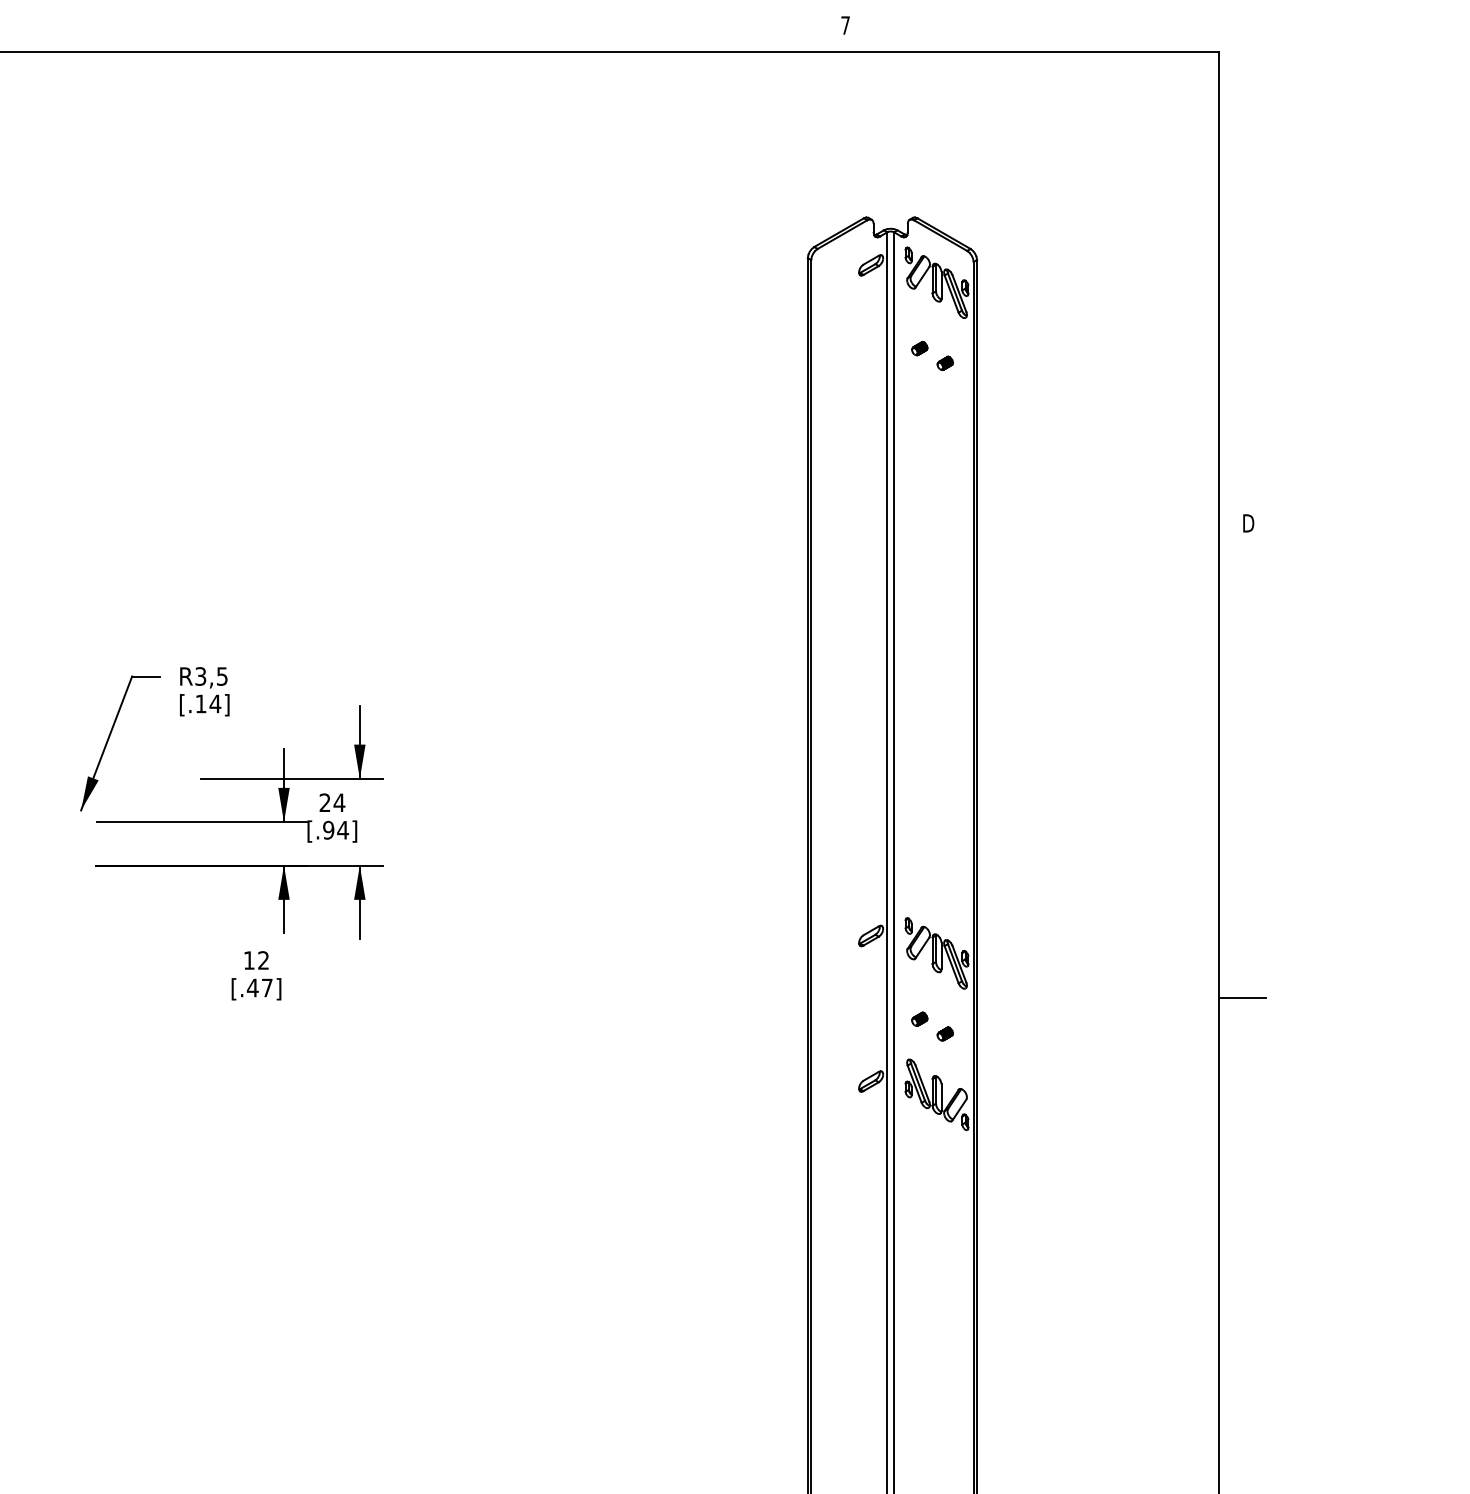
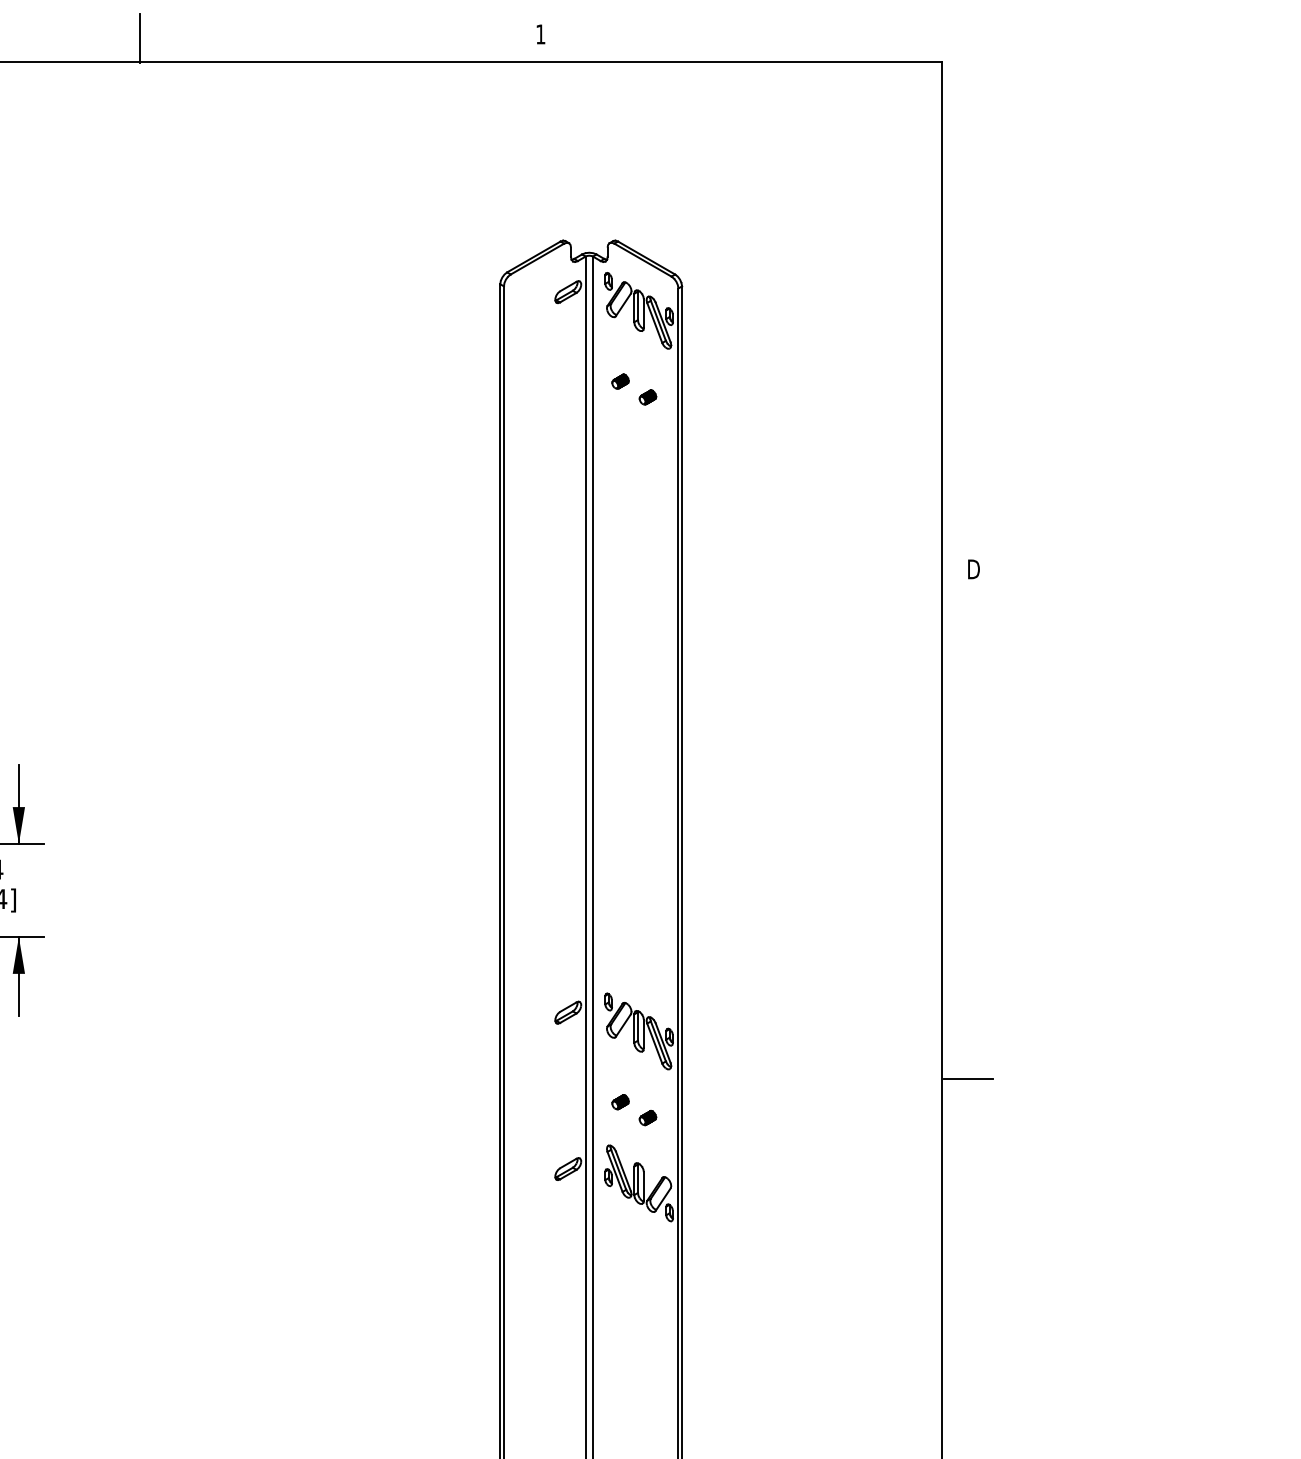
text: (845, 25) -> (540, 34), 7 -> 1
line: (472, 28) -> (139, 37), added

